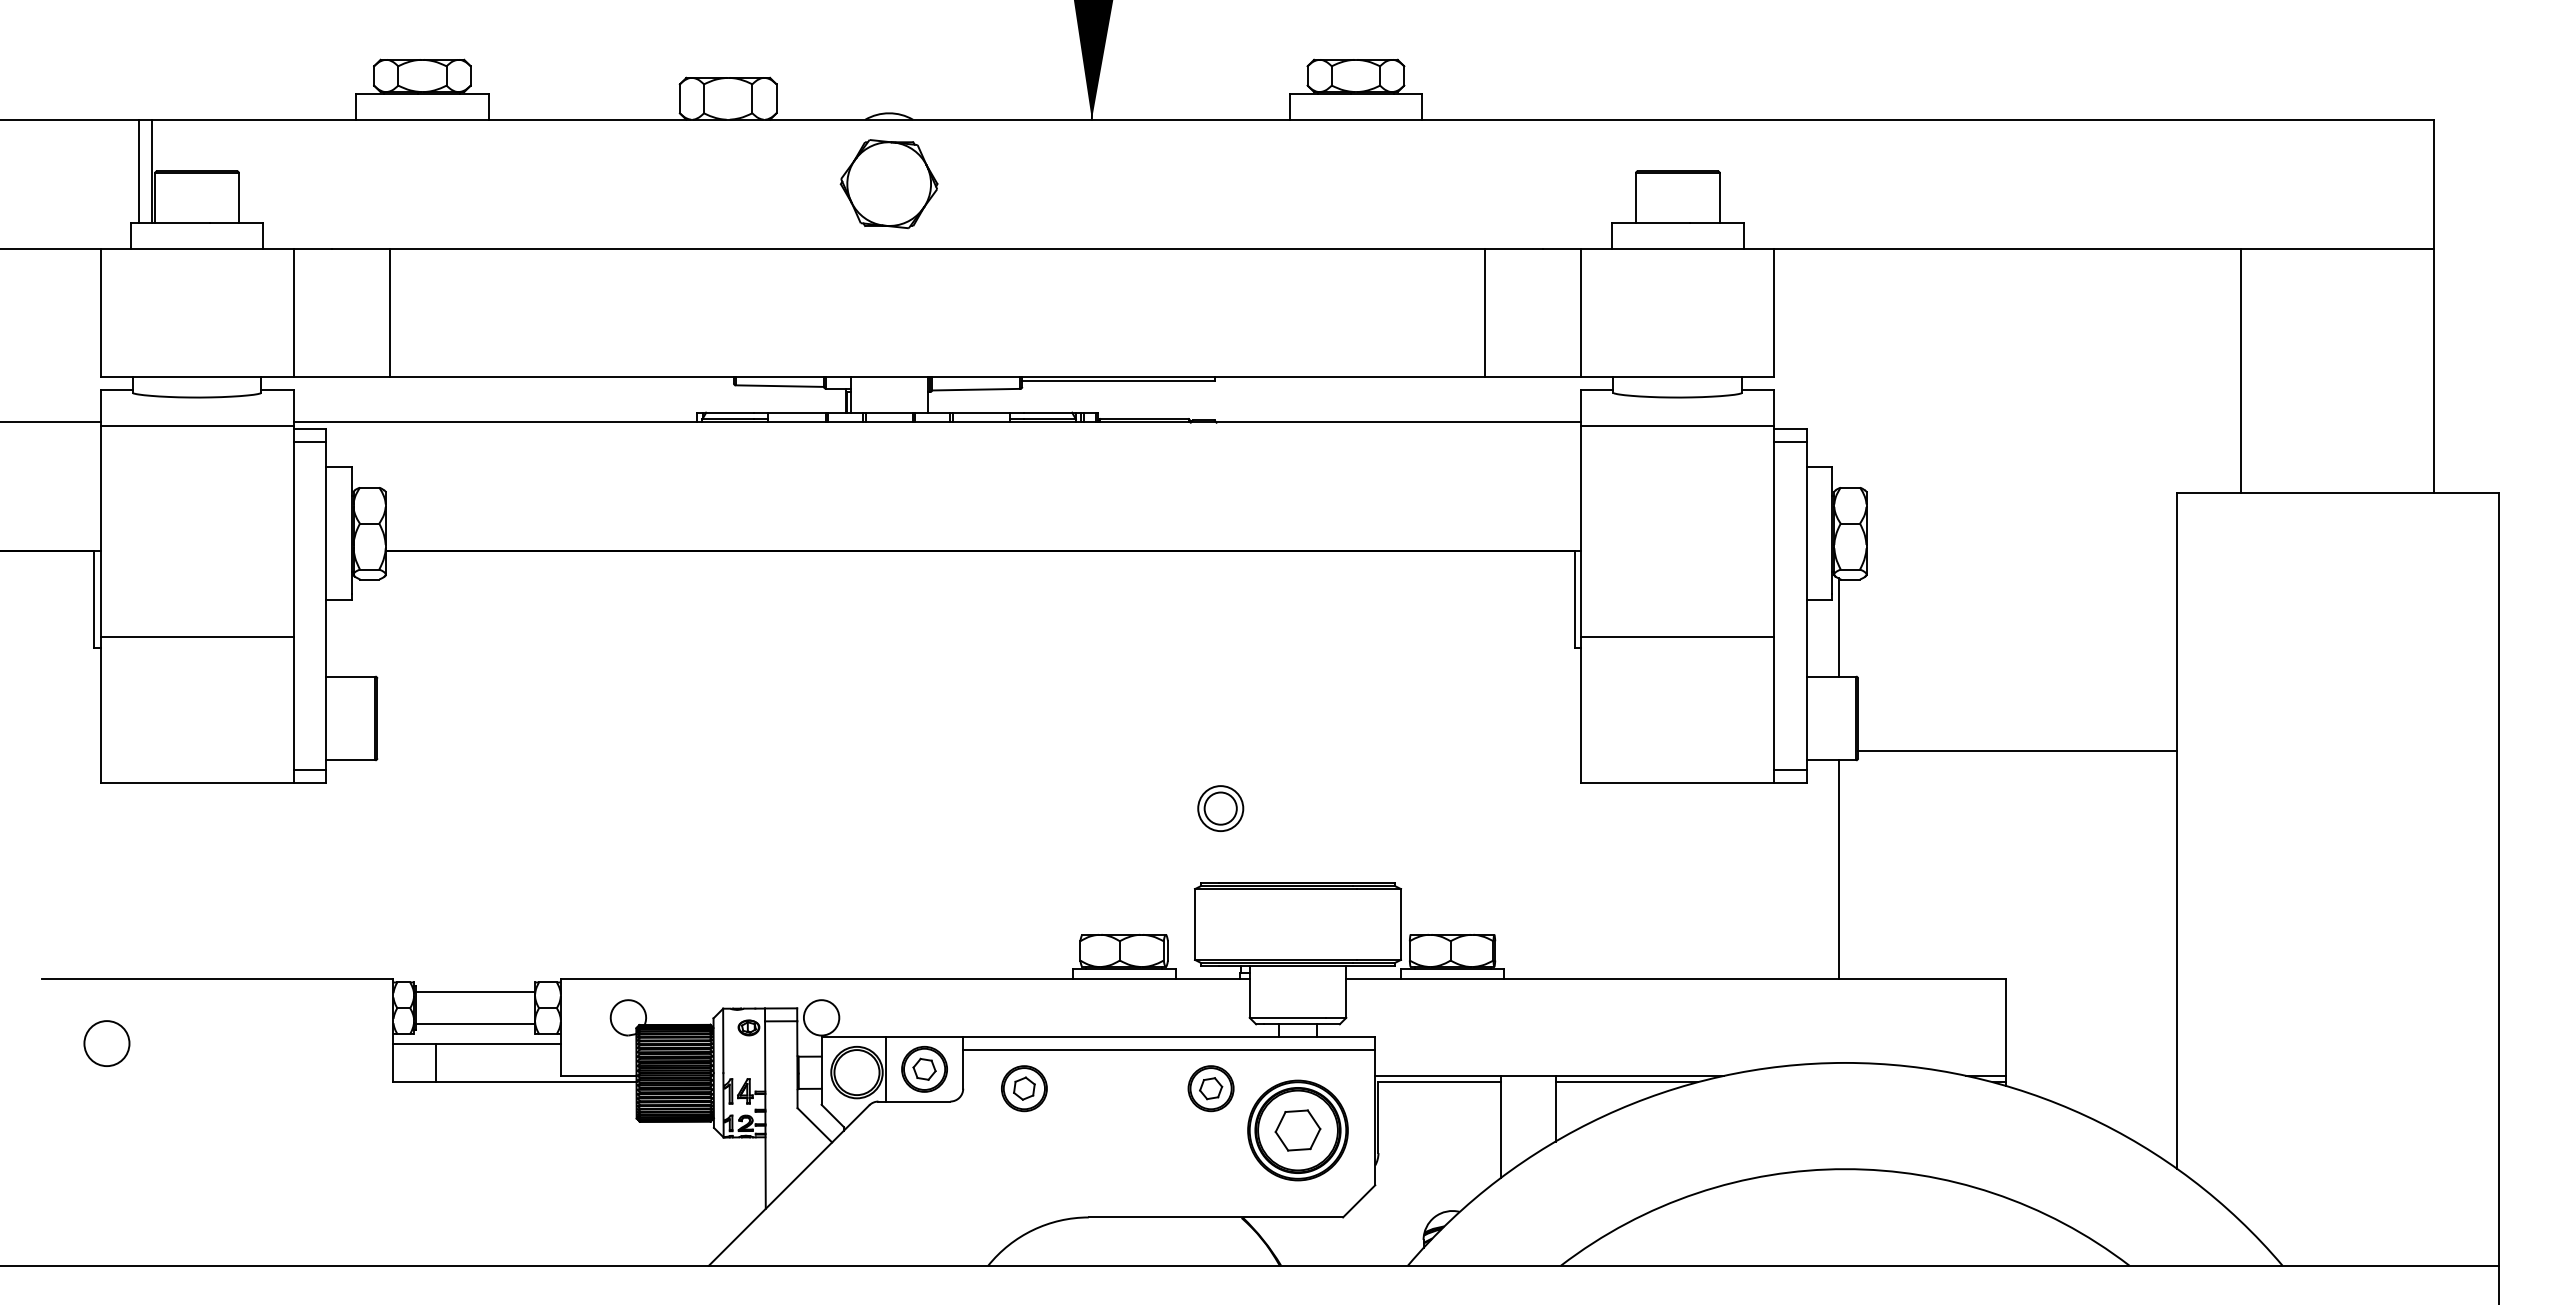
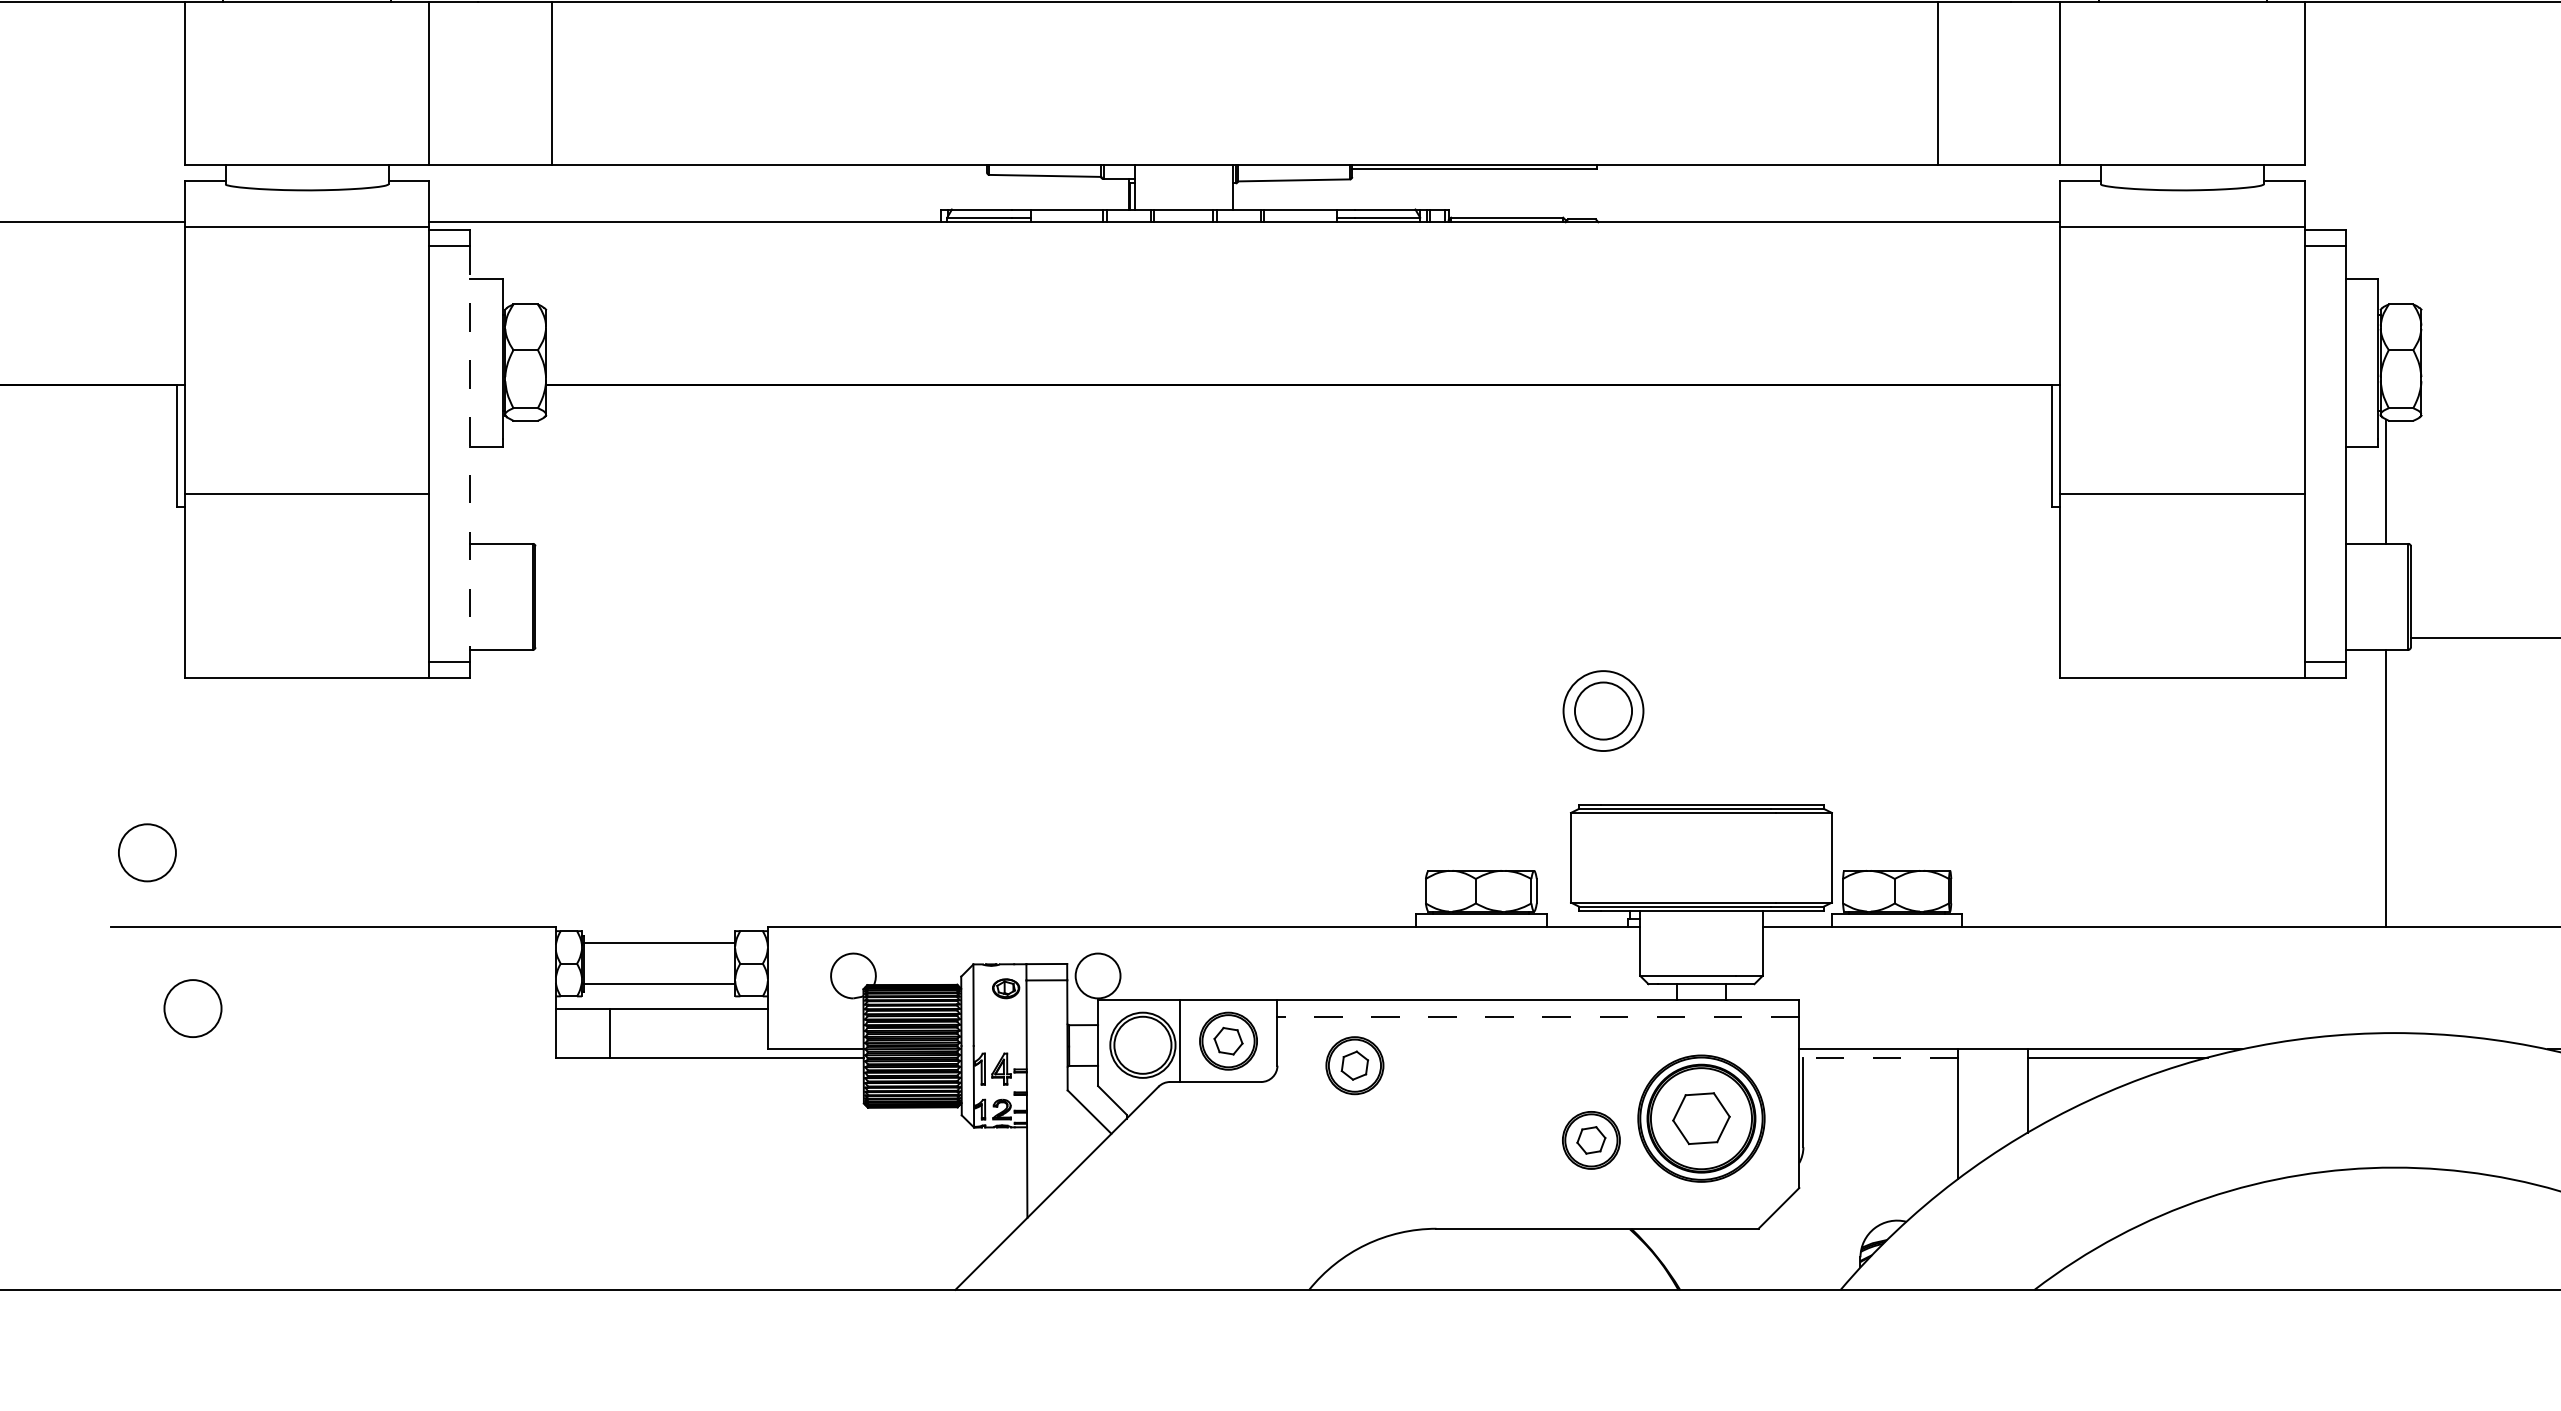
line: (325, 606) -> (469, 455), solid -> dashed
part: (1220, 808) -> (1603, 710), size x1.4
circle: (70, 920) -> (146, 852), added
line: (1168, 1050) -> (1537, 1017), solid -> dashed
line: (1439, 1082) -> (1880, 1057), solid -> dashed
part: (1210, 1088) -> (1590, 1140), moved

